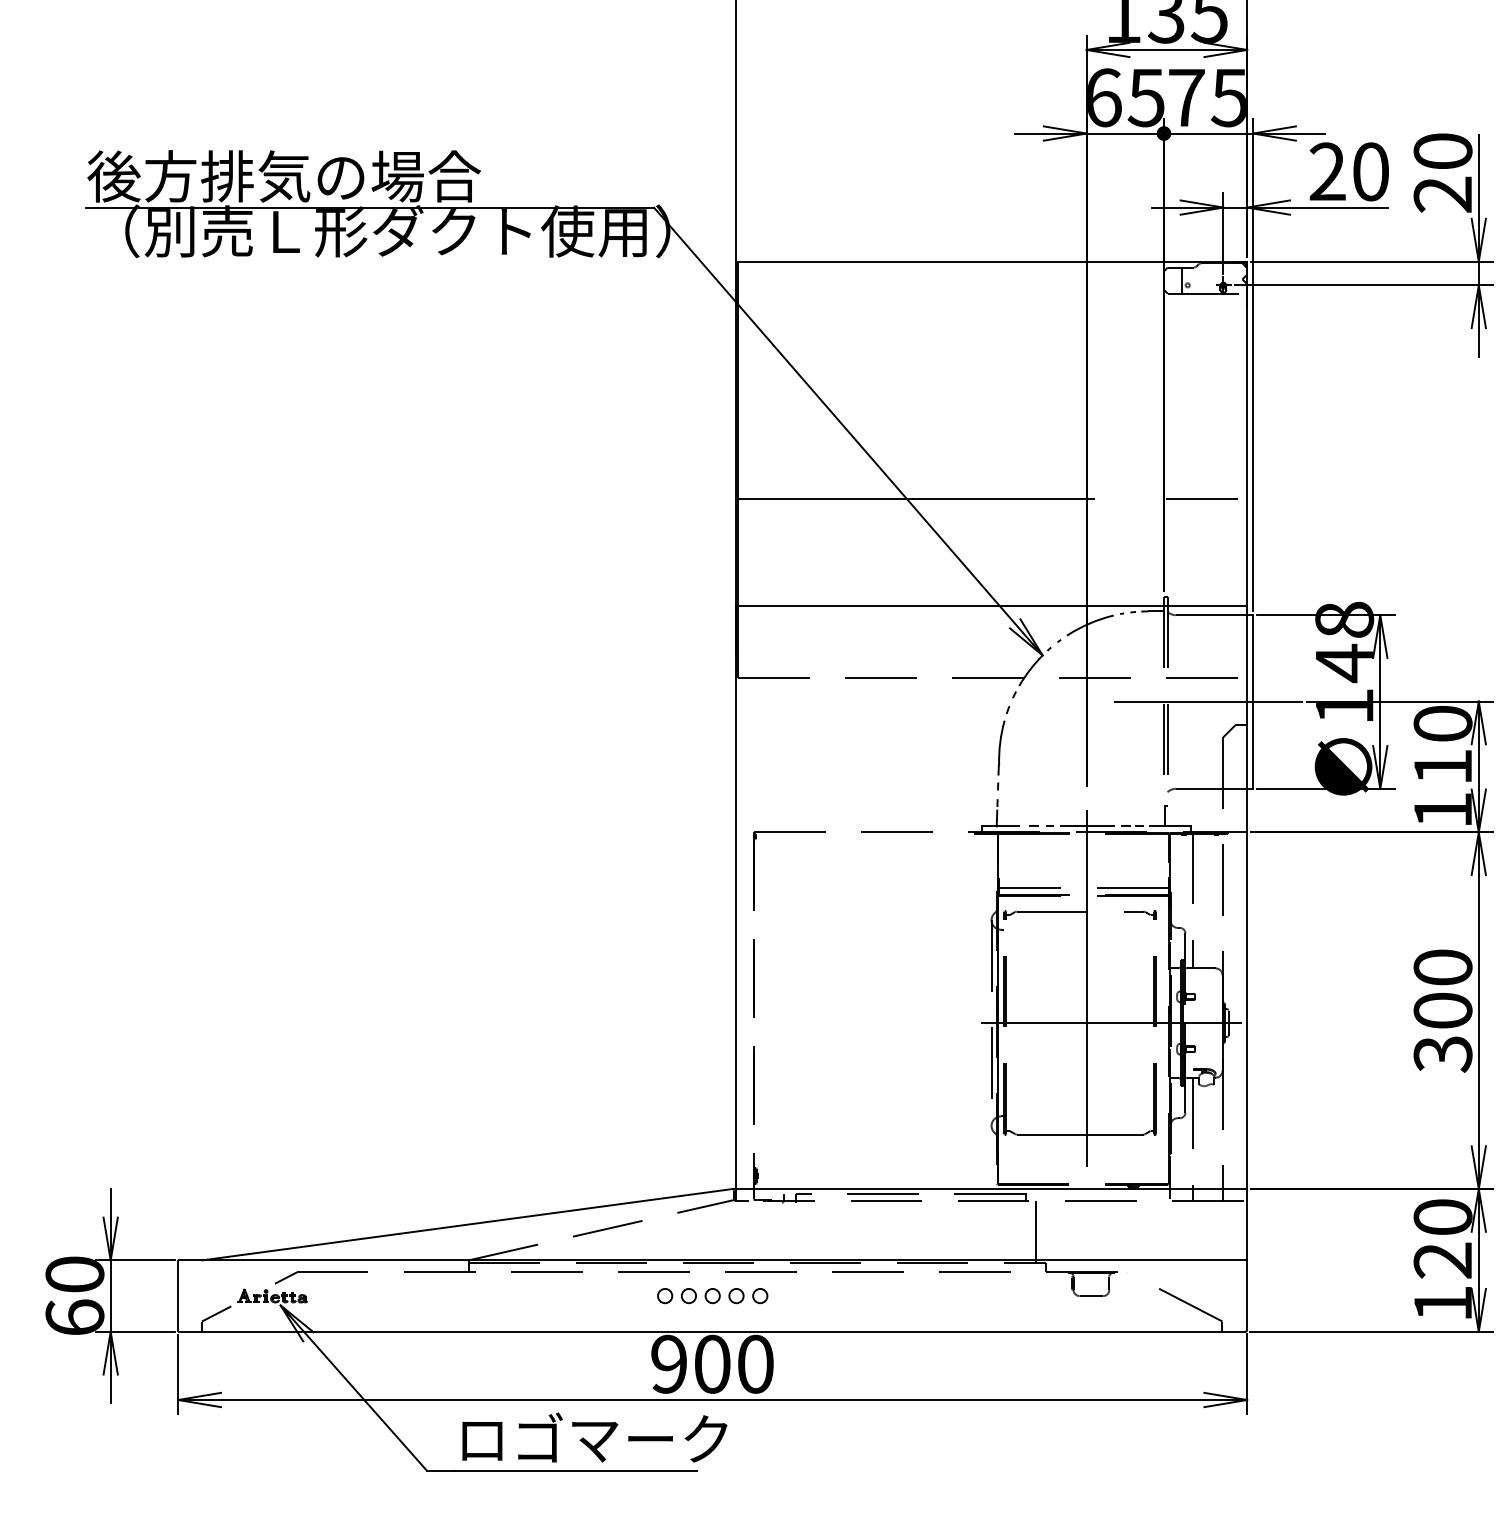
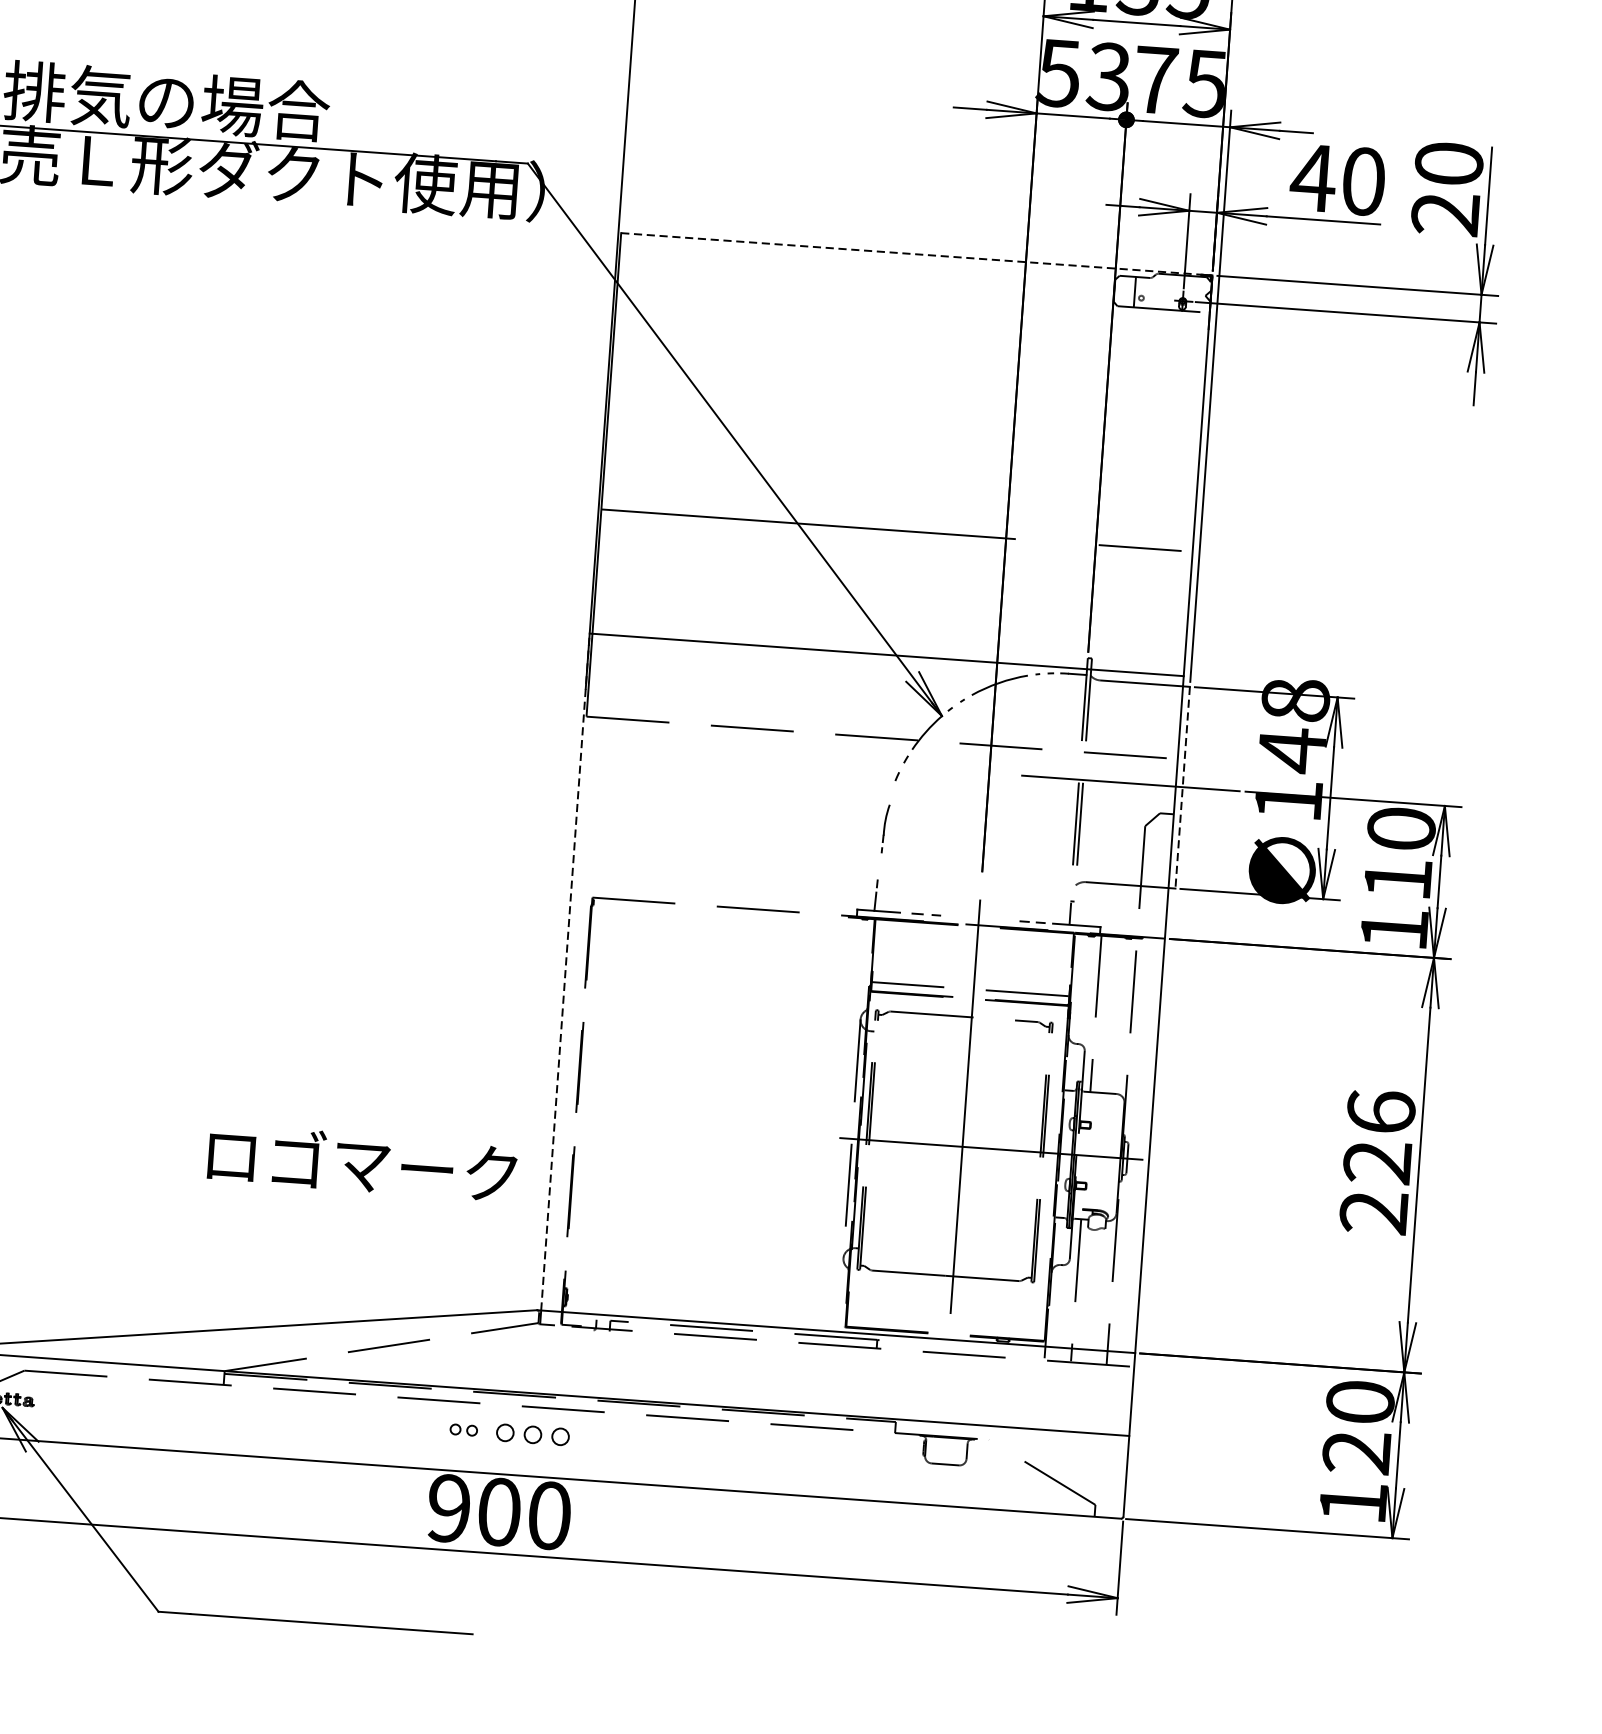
text: (1124, 97) -> (1083, 74), 65 -> 53
text: (1327, 171) -> (1313, 177), 20 -> 40
line: (993, 261) -> (917, 254), solid -> dashed
line: (1253, 702) -> (1183, 788), solid -> dashed
part: (1001, 755) -> (885, 828), size x0.6
line: (1087, 826) -> (979, 918), removed
line: (735, 897) -> (565, 971), solid -> dashed
text: (1442, 1010) -> (1376, 1161), 300 -> 226
line: (1035, 1231) -> (885, 1384), removed
part: (676, 1296) -> (463, 1430), size x0.6
text: (594, 1437) -> (362, 1162), moved

